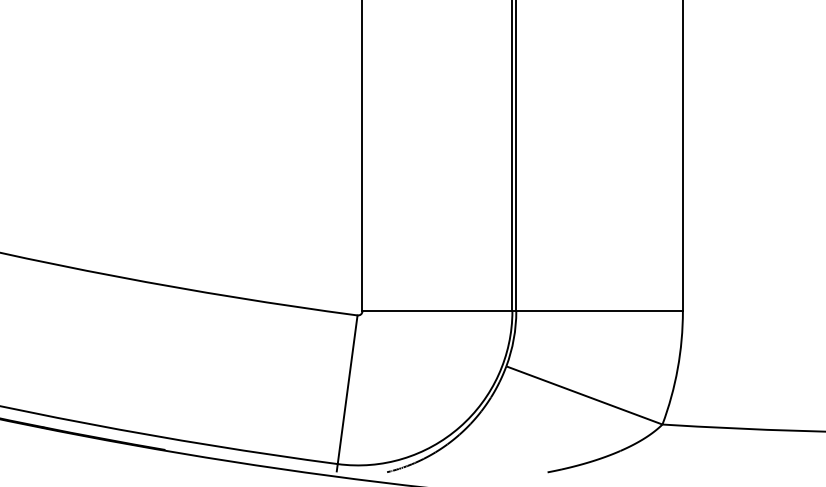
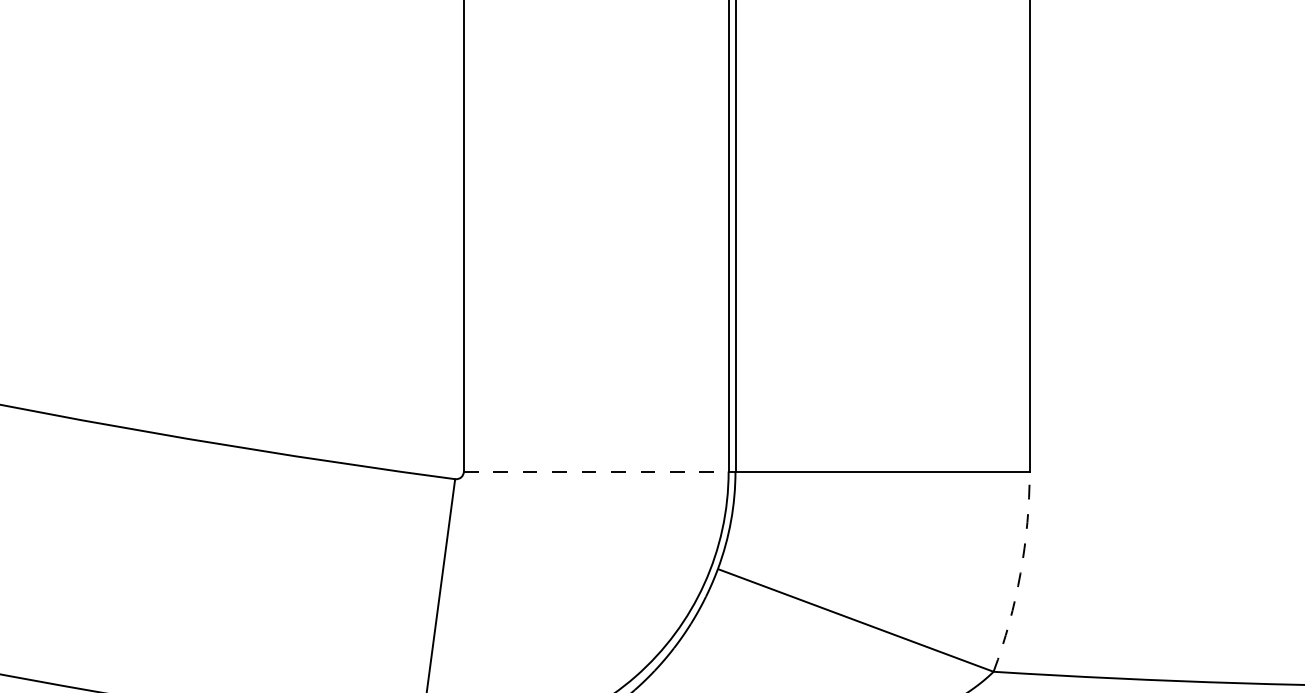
line: (437, 311) -> (596, 472), solid -> dashed
arc: (677, 368) -> (1020, 572), solid -> dashed

